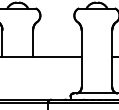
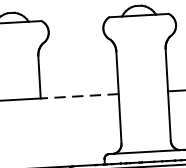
line: (56, 56) -> (78, 96), solid -> dashed

